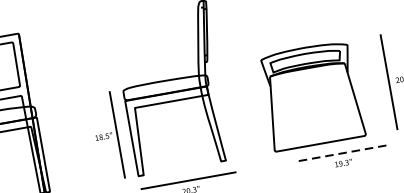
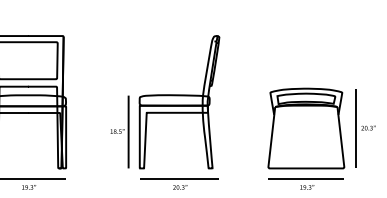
part: (312, 95) -> (306, 128), moved
line: (341, 153) -> (306, 179), dashed -> solid

